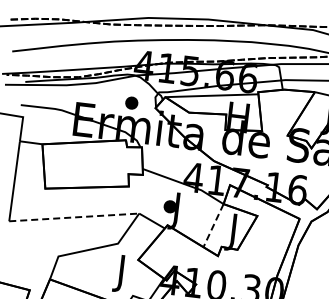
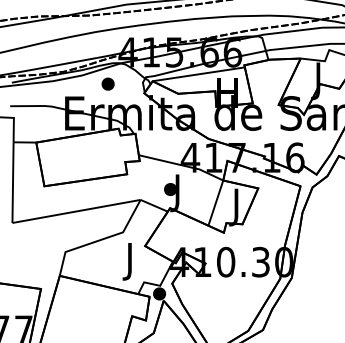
part: (131, 102) -> (107, 83), moved
line: (75, 217) -> (77, 211), dashed -> solid
line: (213, 225) -> (215, 203), dashed -> solid

